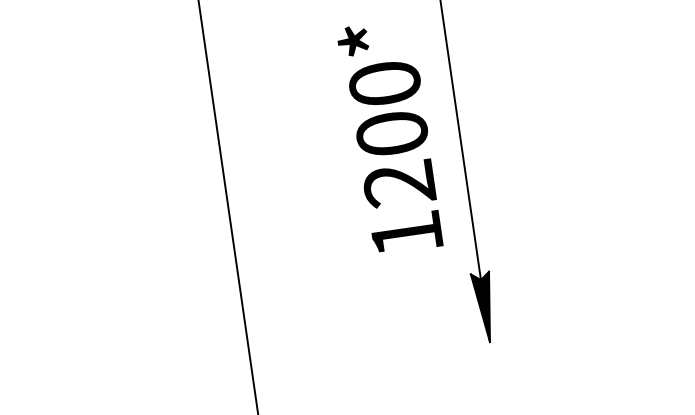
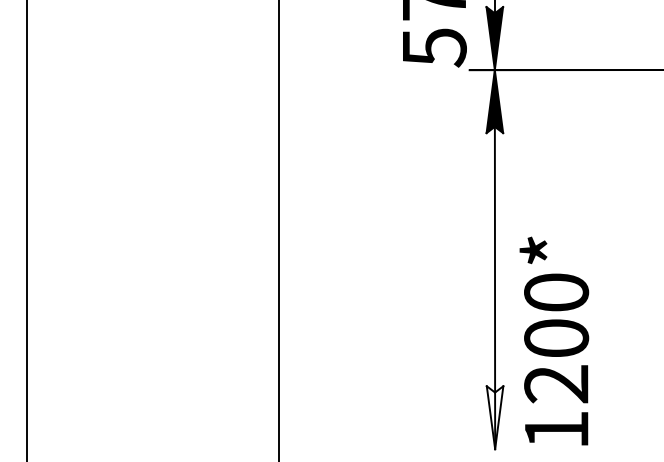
text: (390, 136) -> (554, 340), moved
fill: (484, 307) -> (494, 417), removed

